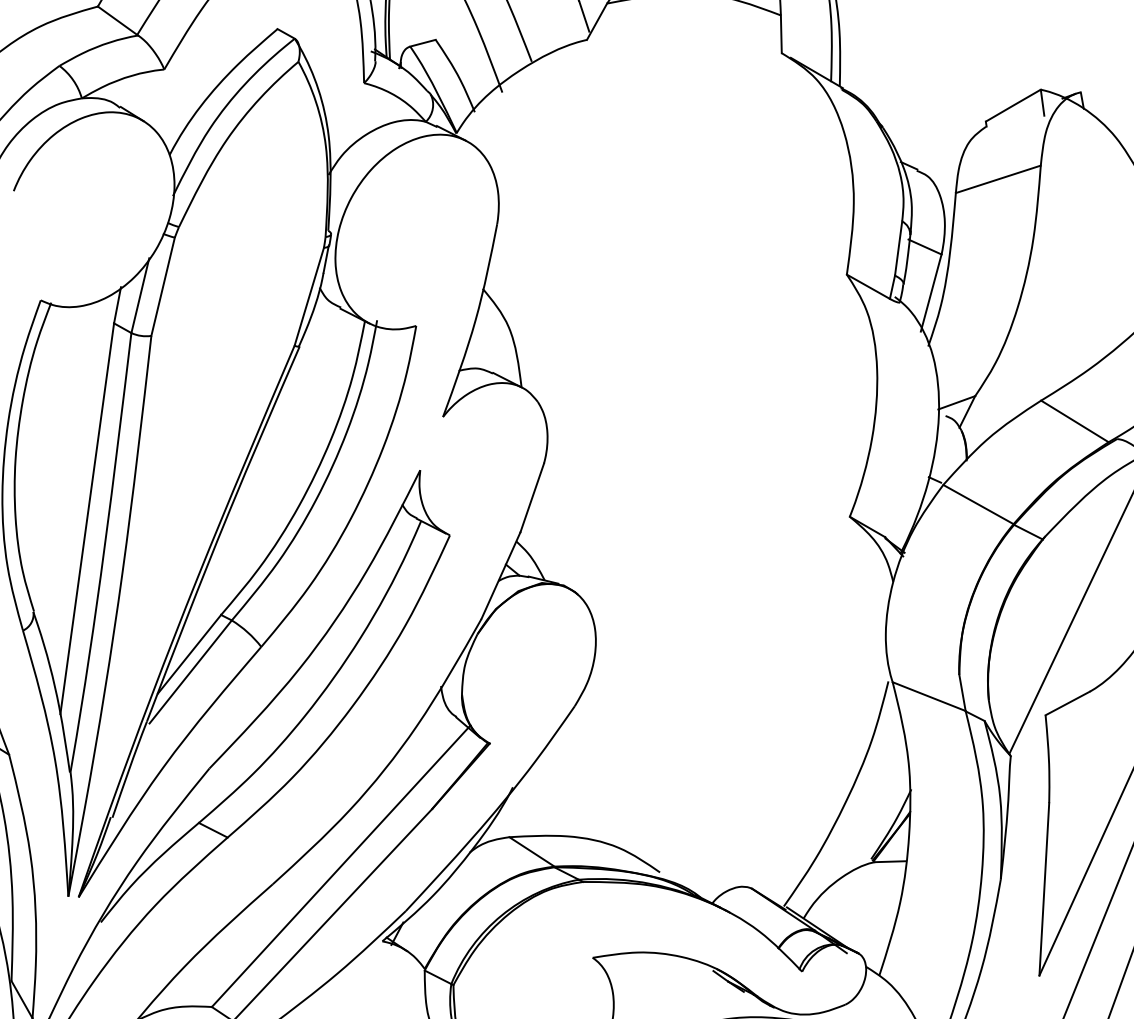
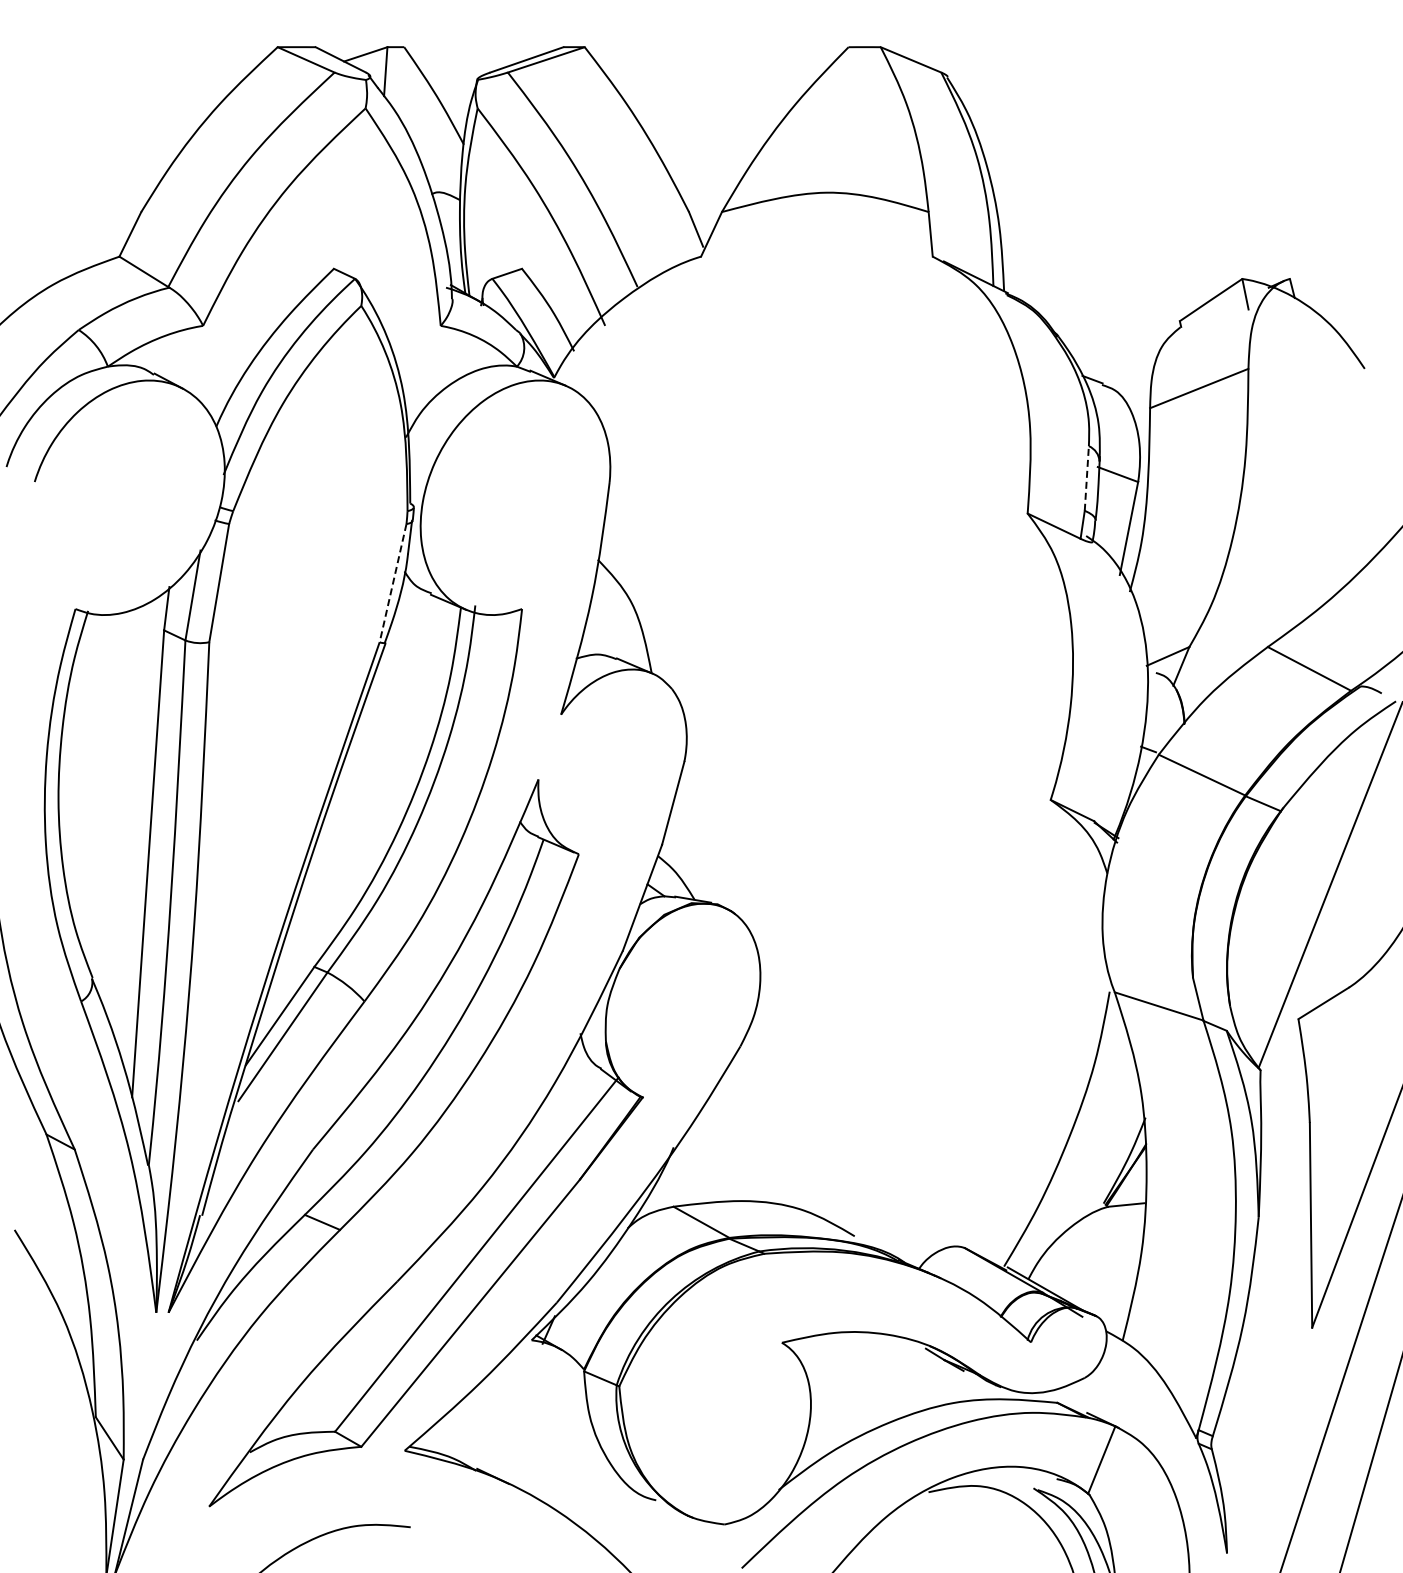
line: (898, 247) -> (1086, 477), solid -> dashed
line: (309, 297) -> (393, 583), solid -> dashed

